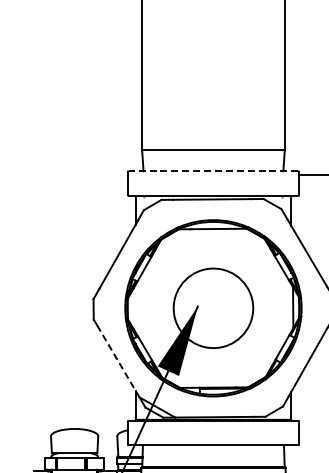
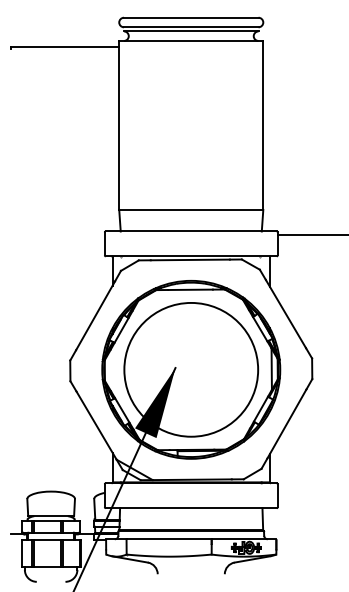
line: (213, 171) -> (191, 231), dashed -> solid
circle: (213, 307) -> (191, 369), size x1.67
line: (119, 363) -> (96, 425), dashed -> solid

